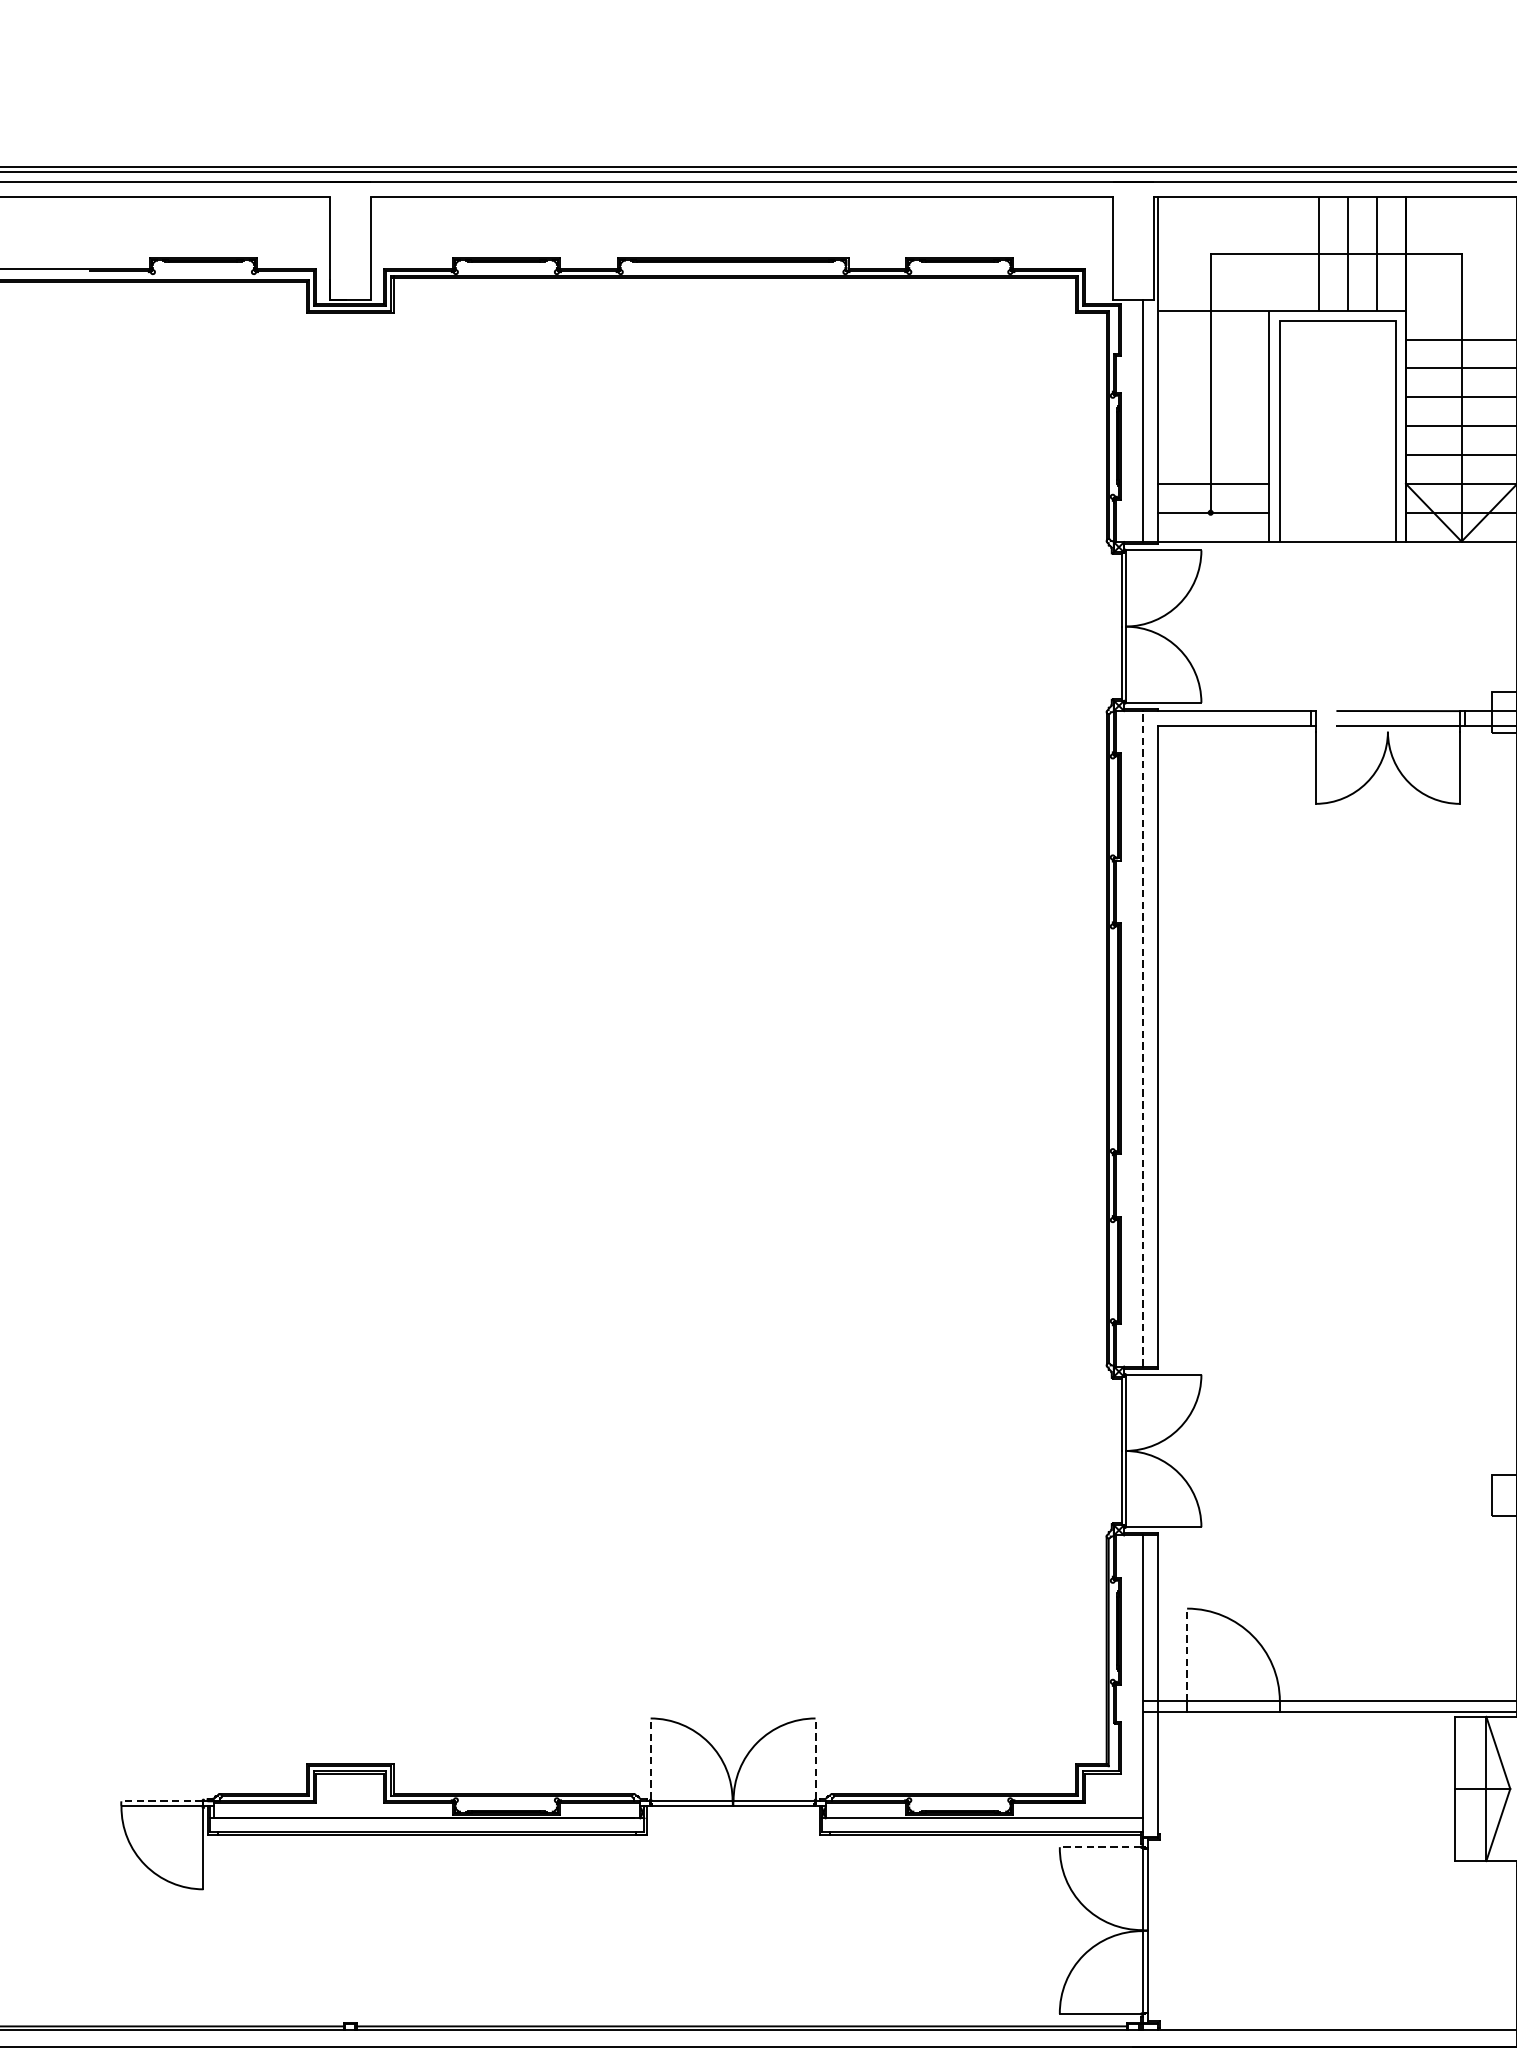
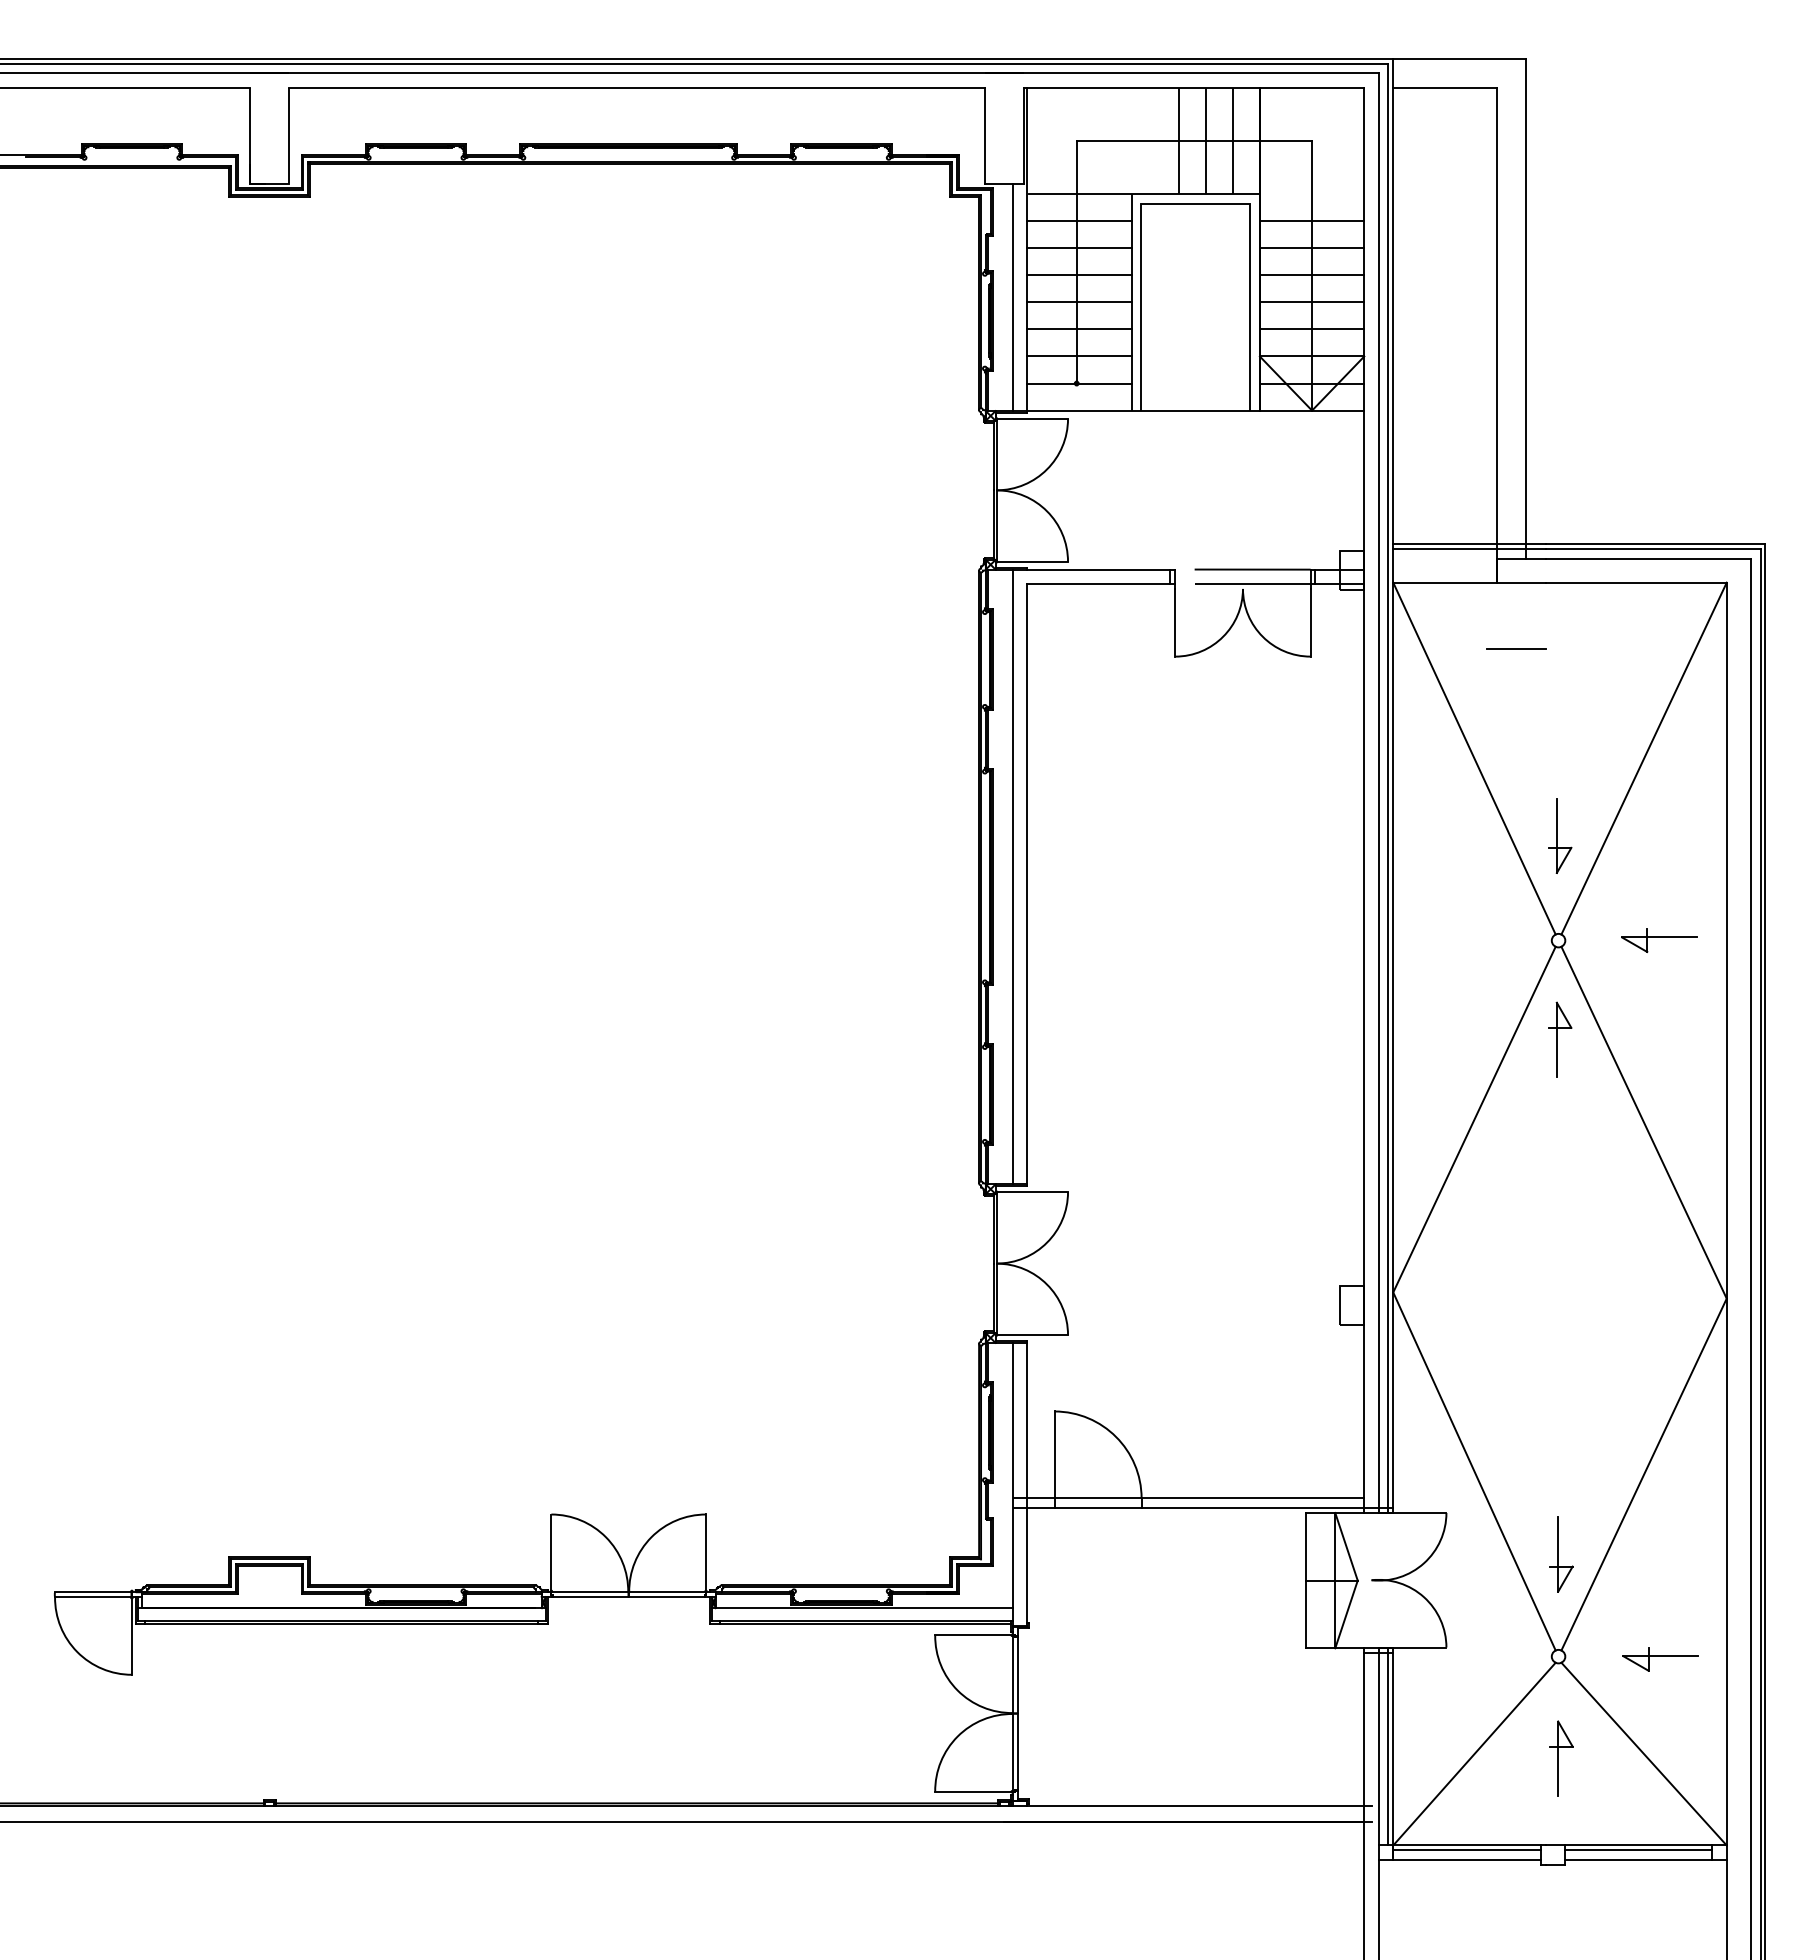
line: (1213, 339) -> (1079, 221), added
line: (1213, 368) -> (1079, 248), added
line: (1213, 397) -> (1079, 275), added
line: (1213, 426) -> (1079, 302), added
line: (1213, 455) -> (1079, 329), added
line: (1142, 1038) -> (1012, 876), dashed -> solid
line: (1186, 1654) -> (1054, 1454), dashed -> solid
line: (650, 1758) -> (551, 1552), dashed -> solid
line: (815, 1758) -> (706, 1552), dashed -> solid
line: (161, 1801) -> (92, 1592), dashed -> solid
line: (1099, 1847) -> (972, 1635), dashed -> solid

